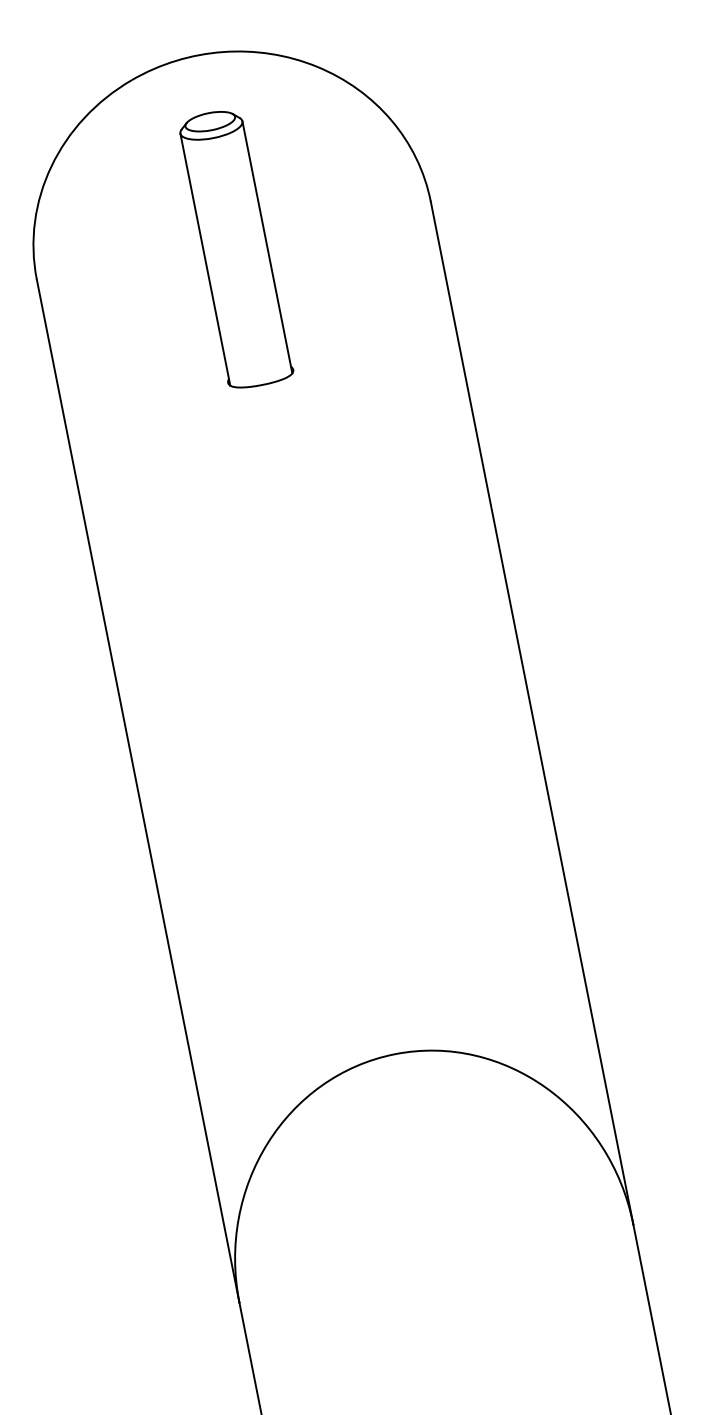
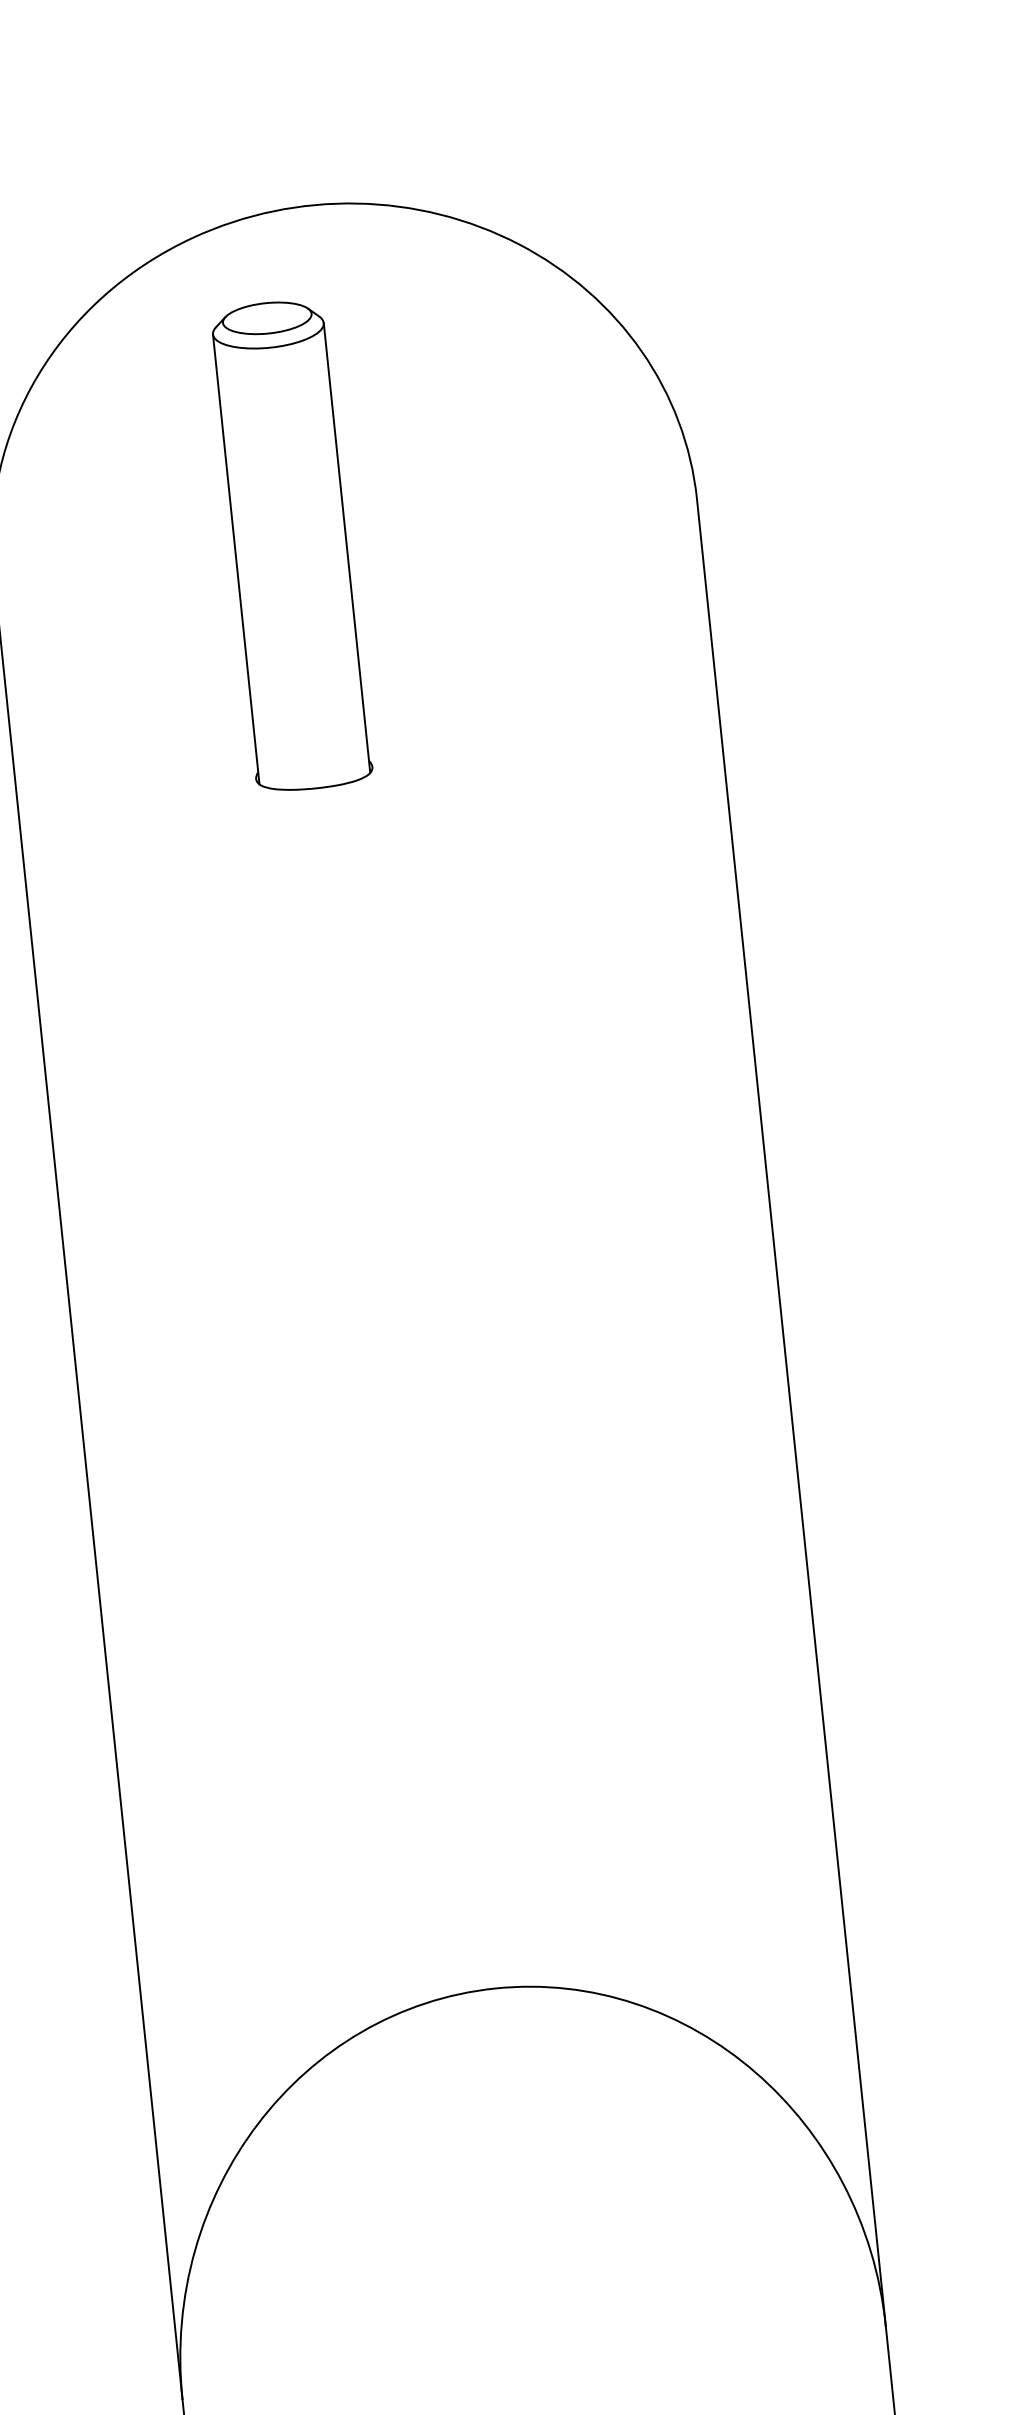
part: (236, 249) -> (292, 546), moved

